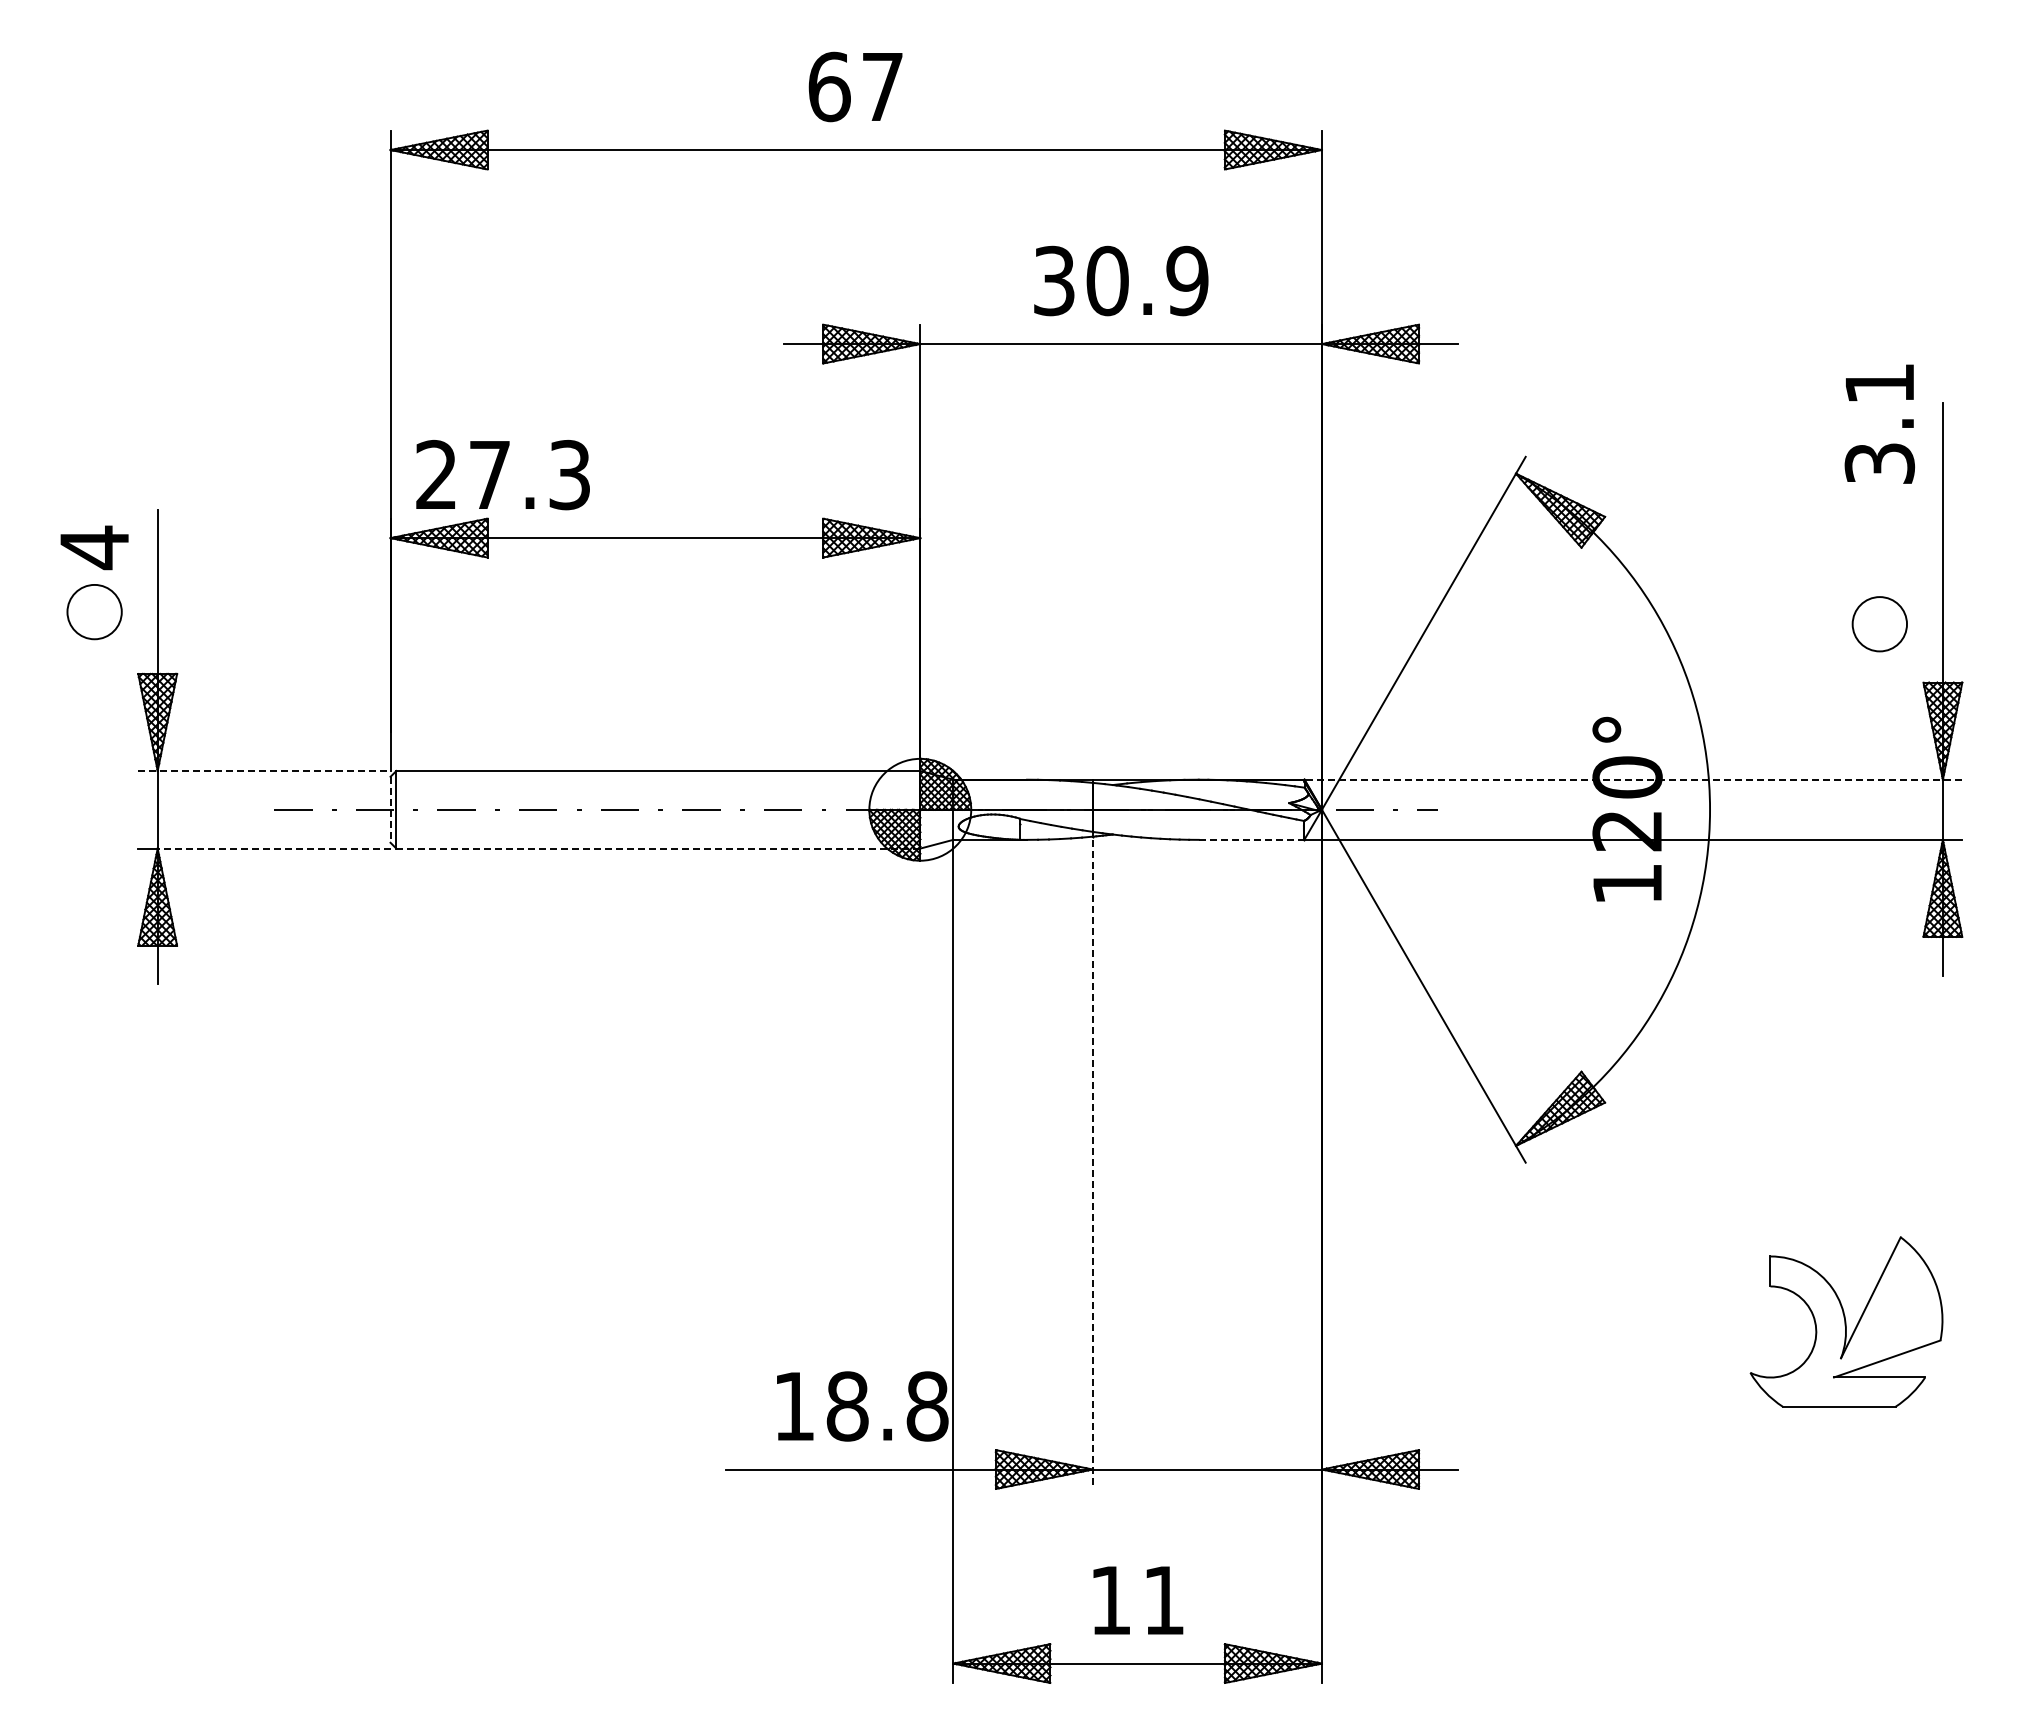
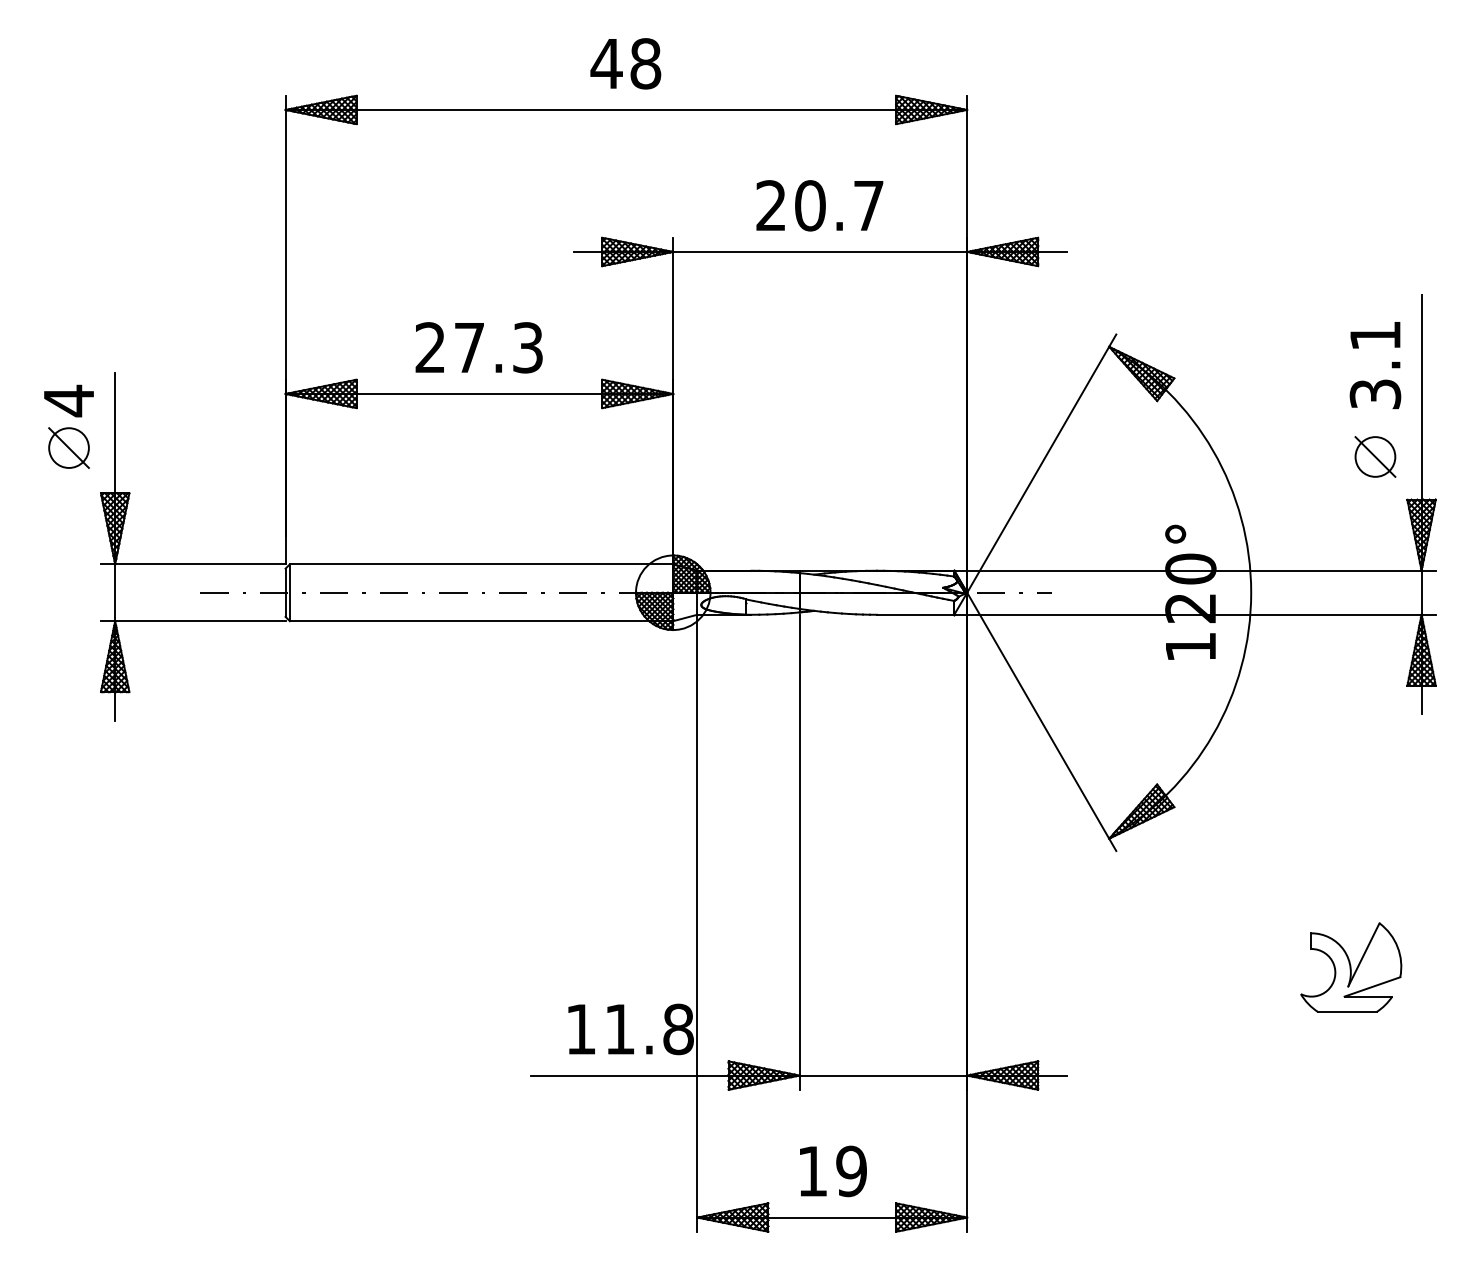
text: (855, 86) -> (625, 63), 67 -> 48
text: (1121, 280) -> (820, 205), 30.9 -> 20.7
text: (1879, 423) -> (1375, 364), moved
text: (502, 475) -> (478, 348), moved
line: (94, 611) -> (68, 447), added
line: (1879, 624) -> (1375, 457), added
line: (264, 770) -> (193, 564), dashed -> solid
line: (1633, 779) -> (1195, 570), dashed -> solid
line: (390, 809) -> (285, 592), dashed -> solid
line: (1251, 839) -> (915, 614), dashed -> solid
line: (273, 848) -> (199, 621), dashed -> solid
line: (658, 848) -> (481, 621), dashed -> solid
line: (1092, 1164) -> (799, 852), dashed -> solid
part: (1846, 1321) -> (1351, 967), size x0.71
text: (847, 1406) -> (619, 1029), 18.8 -> 11.8
text: (1163, 1600) -> (851, 1171), 11 -> 19

